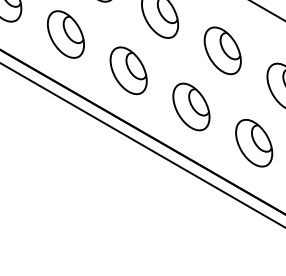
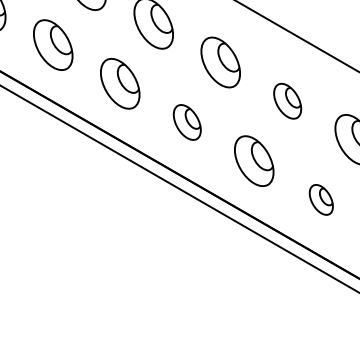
part: (222, 51) -> (287, 101), size x0.7
part: (128, 70) -> (187, 122), size x0.7
part: (254, 142) -> (321, 199), size x0.6

